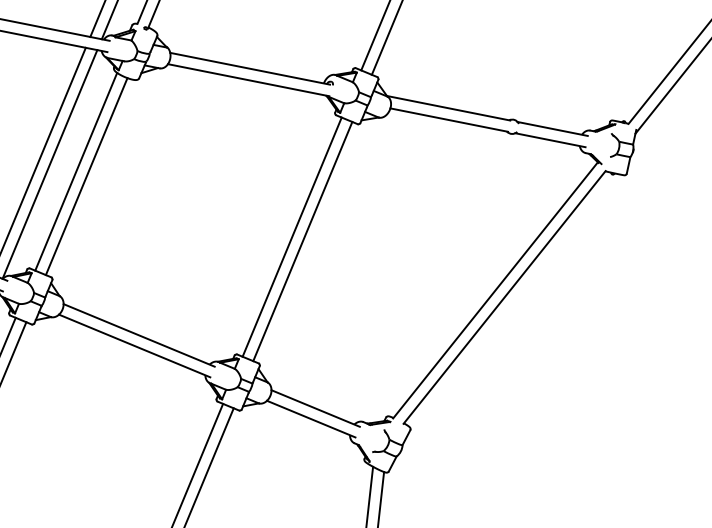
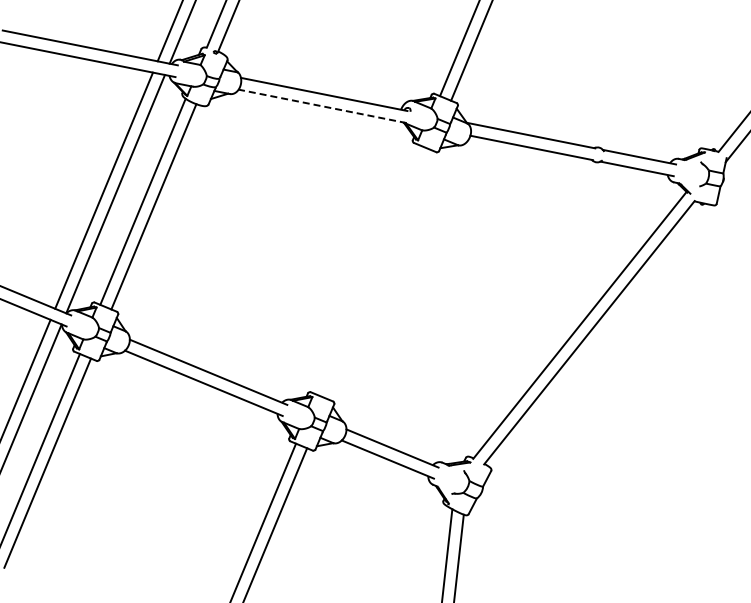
line: (248, 80) -> (322, 106), solid -> dashed
line: (291, 236) -> (367, 269), removed
line: (302, 241) -> (378, 274), removed

